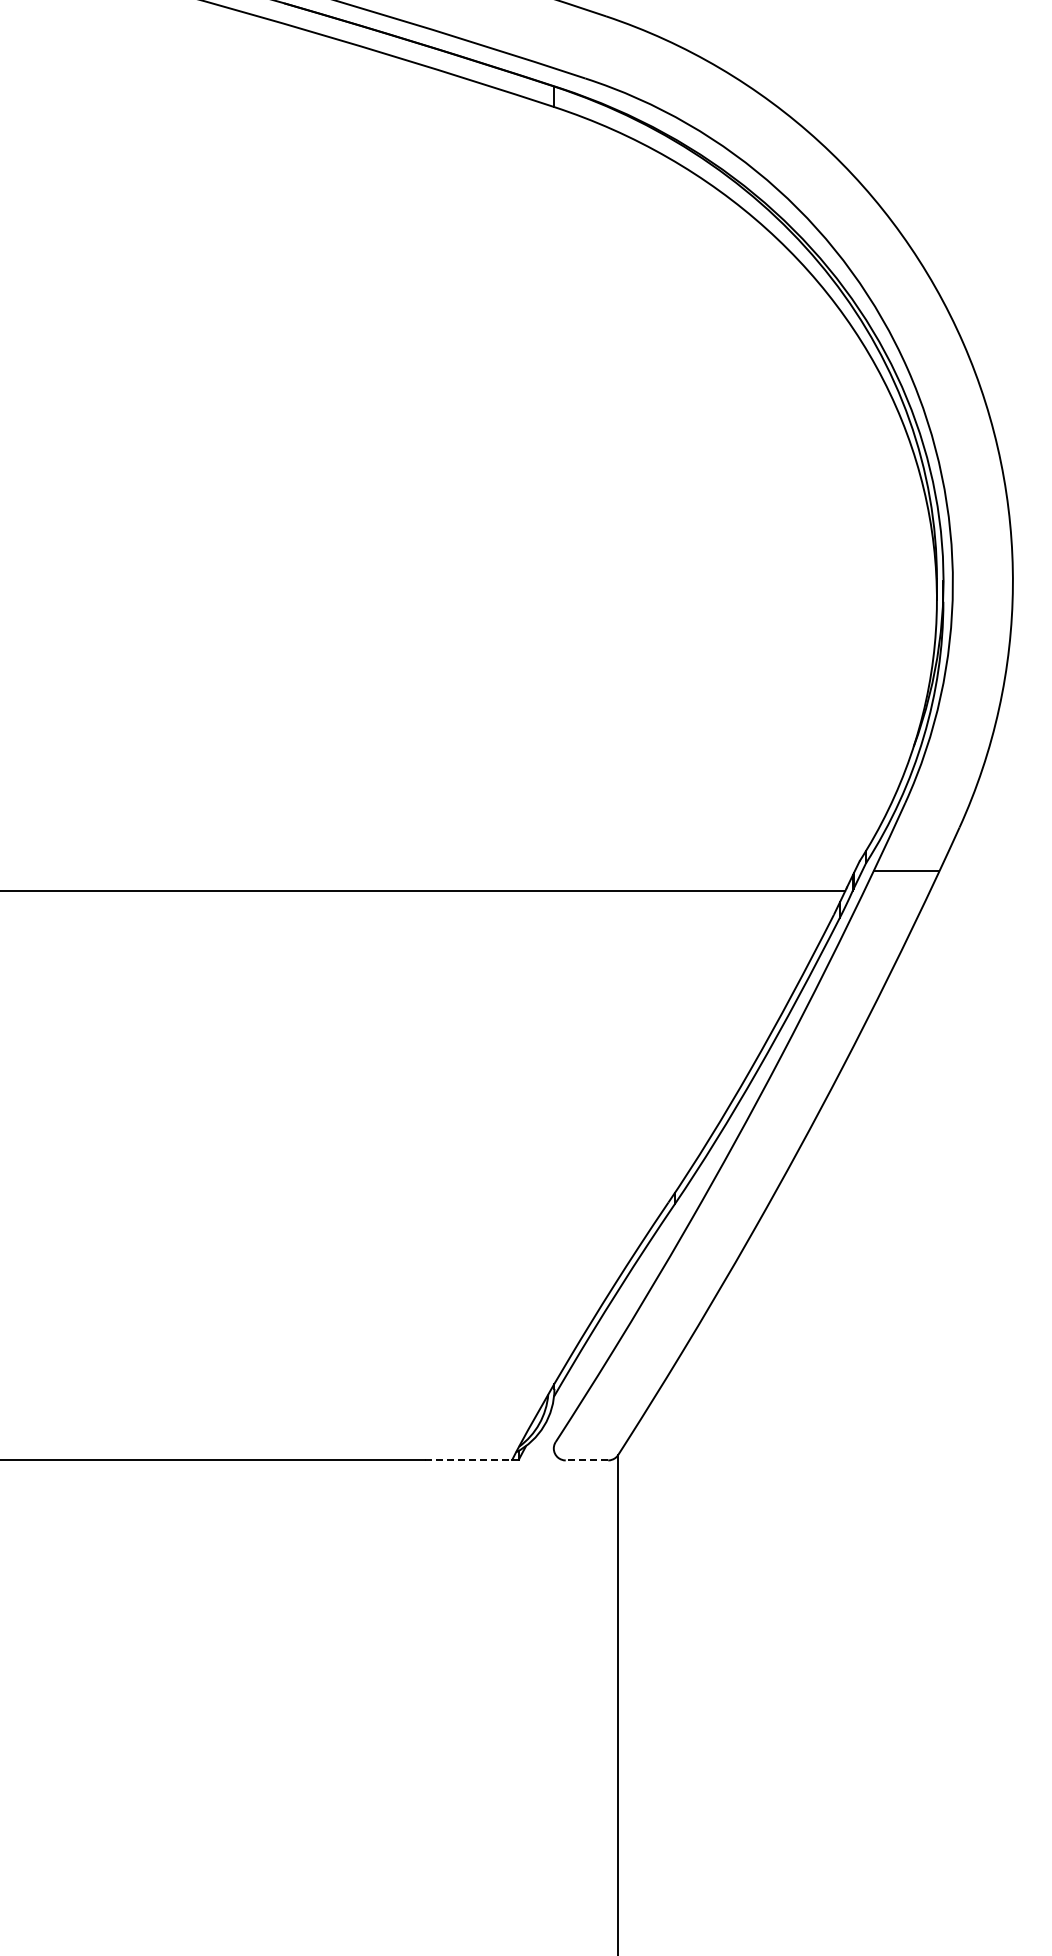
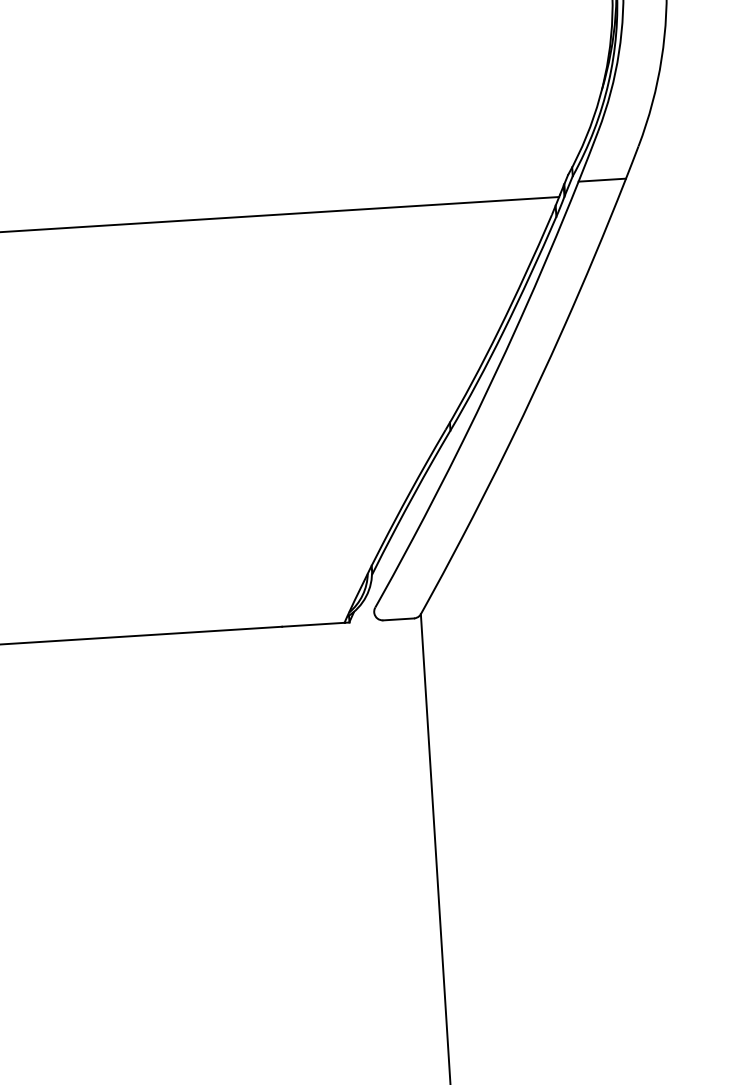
line: (469, 1460) -> (313, 624), dashed -> solid
line: (586, 1460) -> (398, 619), dashed -> solid

